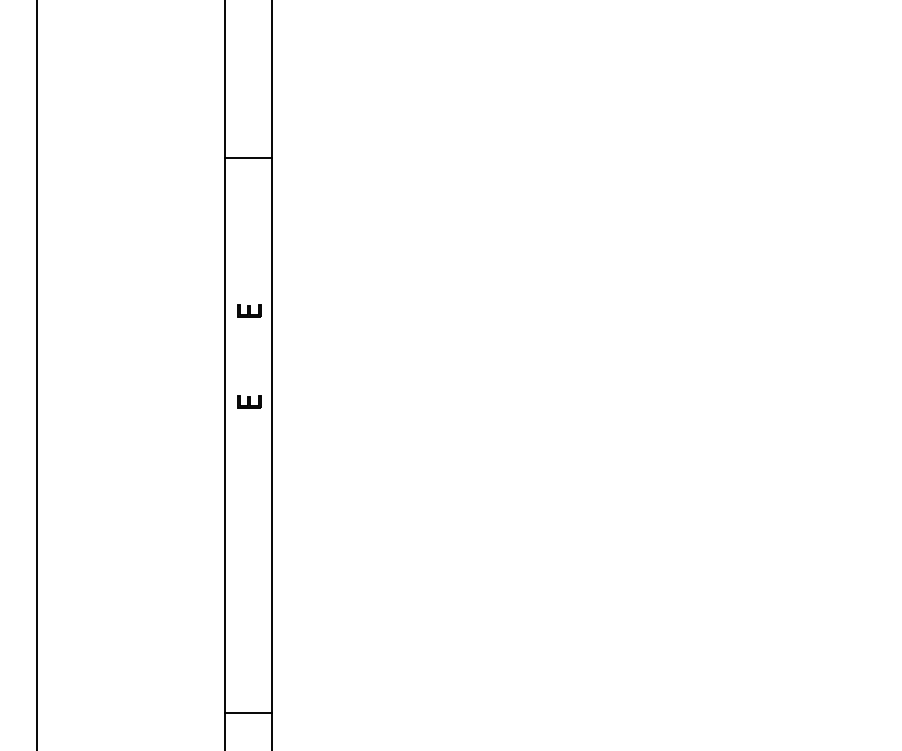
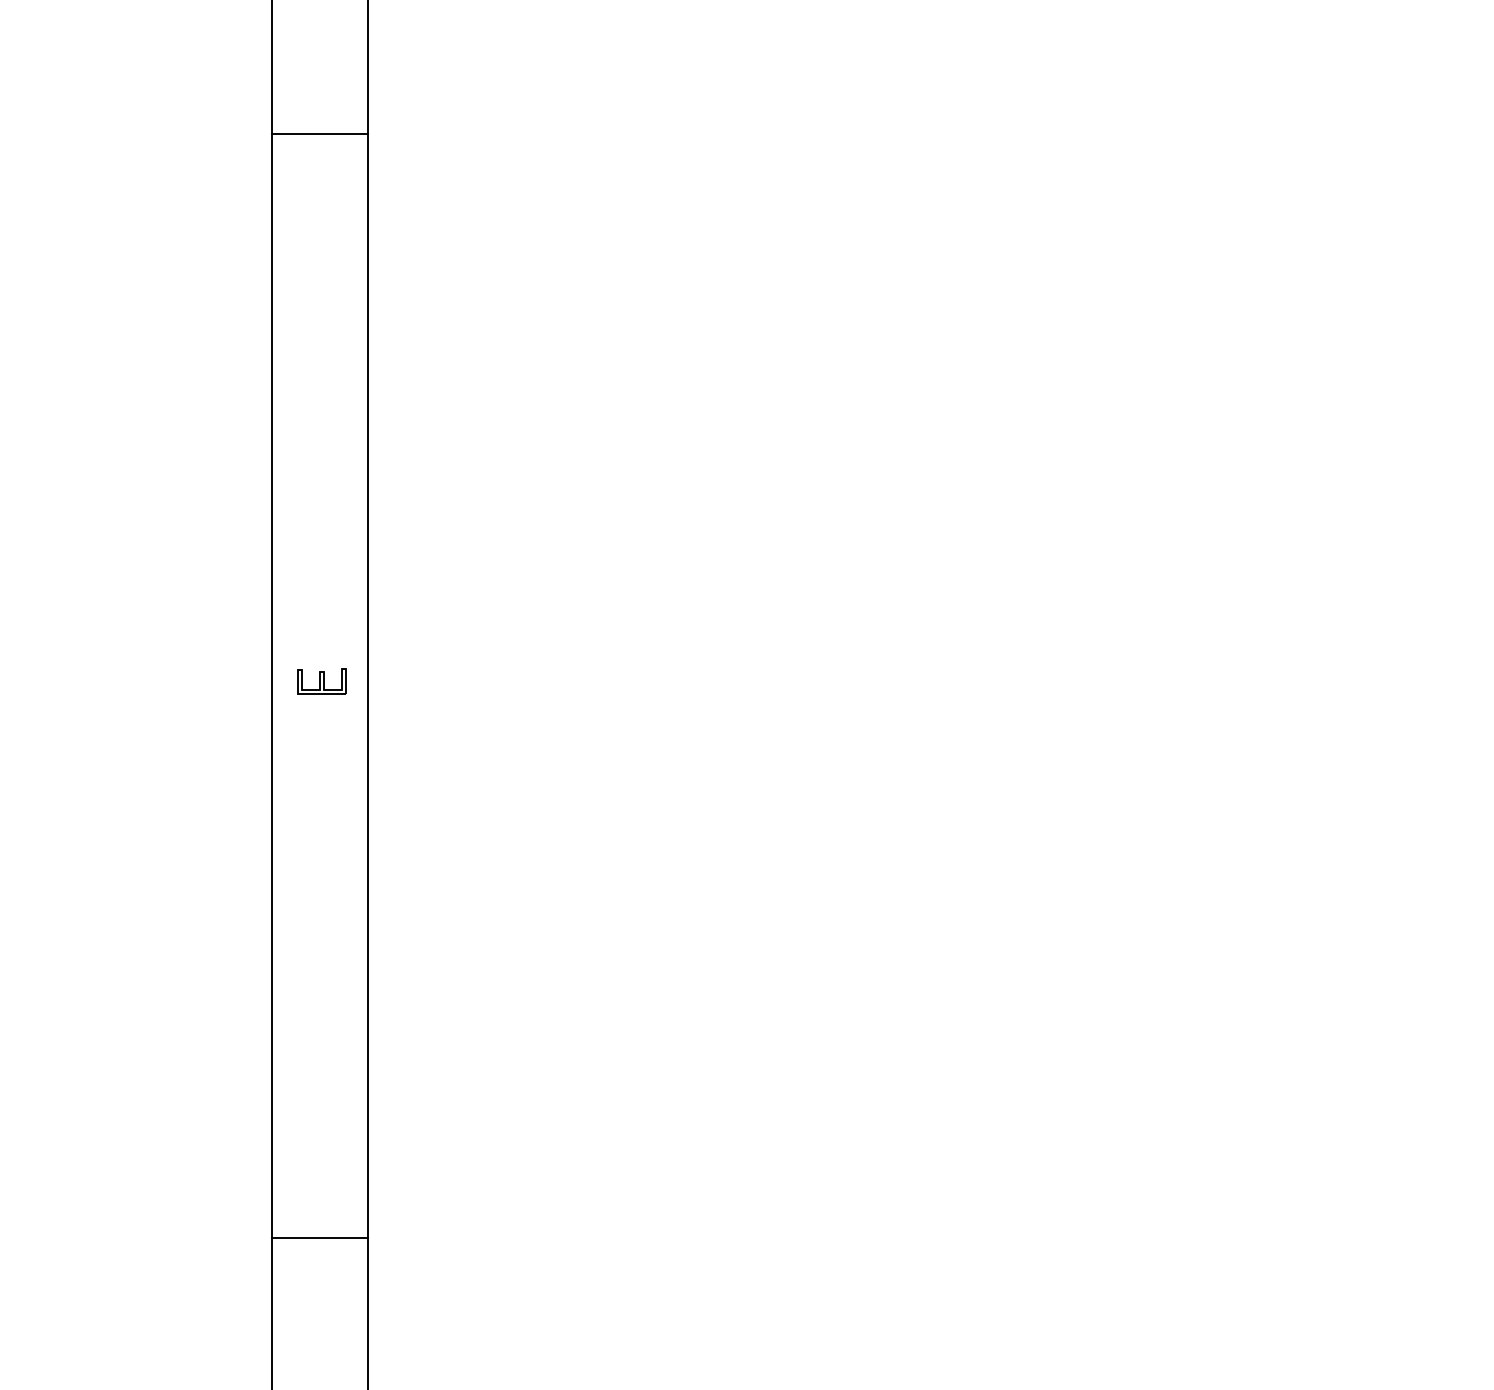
line: (248, 158) -> (319, 134), moved
part: (249, 310) -> (321, 495), removed
line: (248, 712) -> (319, 1237), moved

